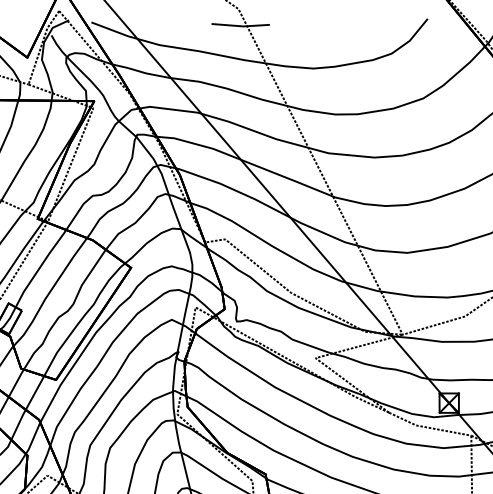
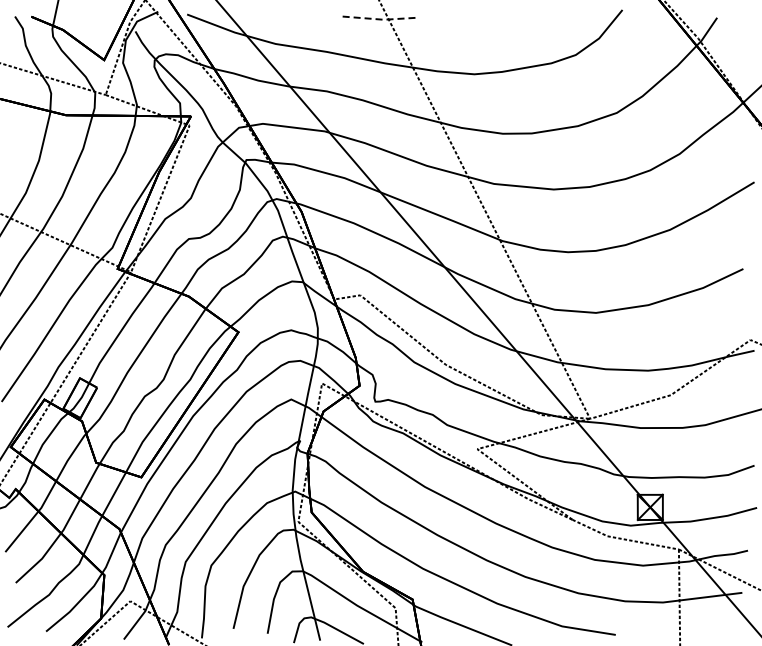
line: (240, 26) -> (380, 19), solid -> dashed

